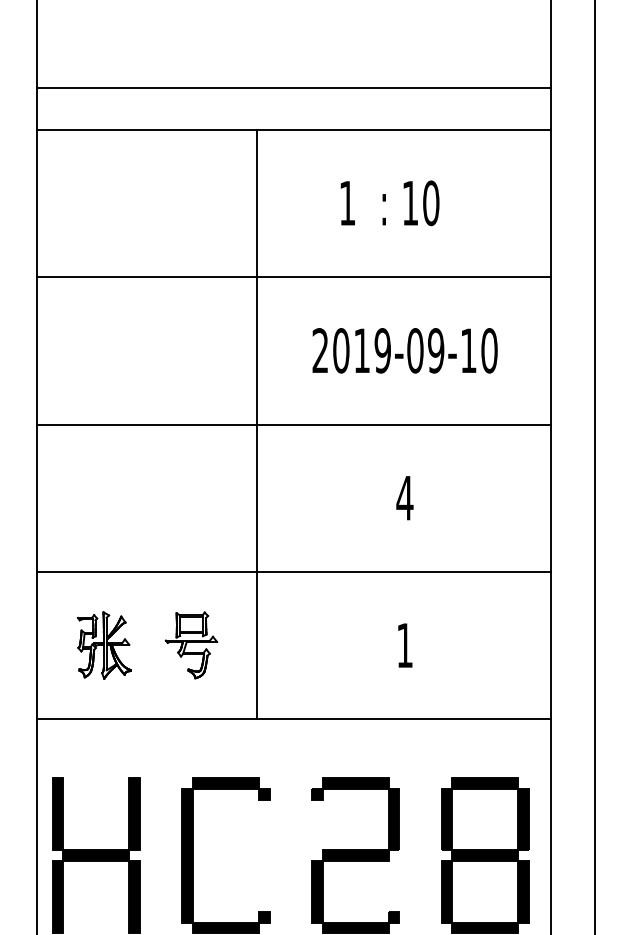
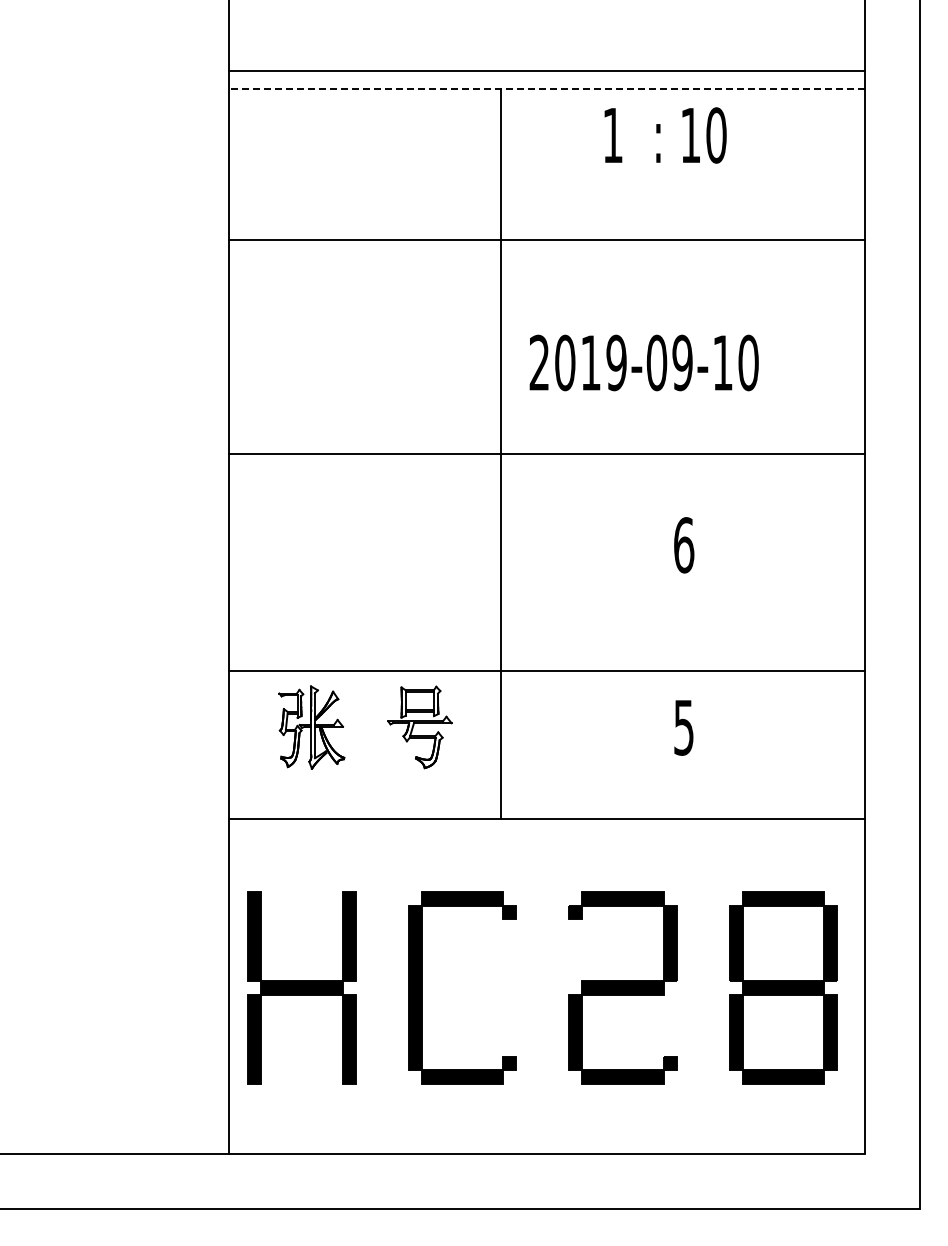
line: (293, 87) -> (546, 71), moved
line: (293, 129) -> (546, 89), solid -> dashed
text: (390, 203) -> (665, 135), moved
line: (293, 276) -> (546, 239), moved
text: (404, 350) -> (643, 362), moved
text: (404, 498) -> (683, 545), 4 -> 6
line: (293, 571) -> (546, 671), moved
text: (404, 645) -> (683, 727), 1 -> 5

